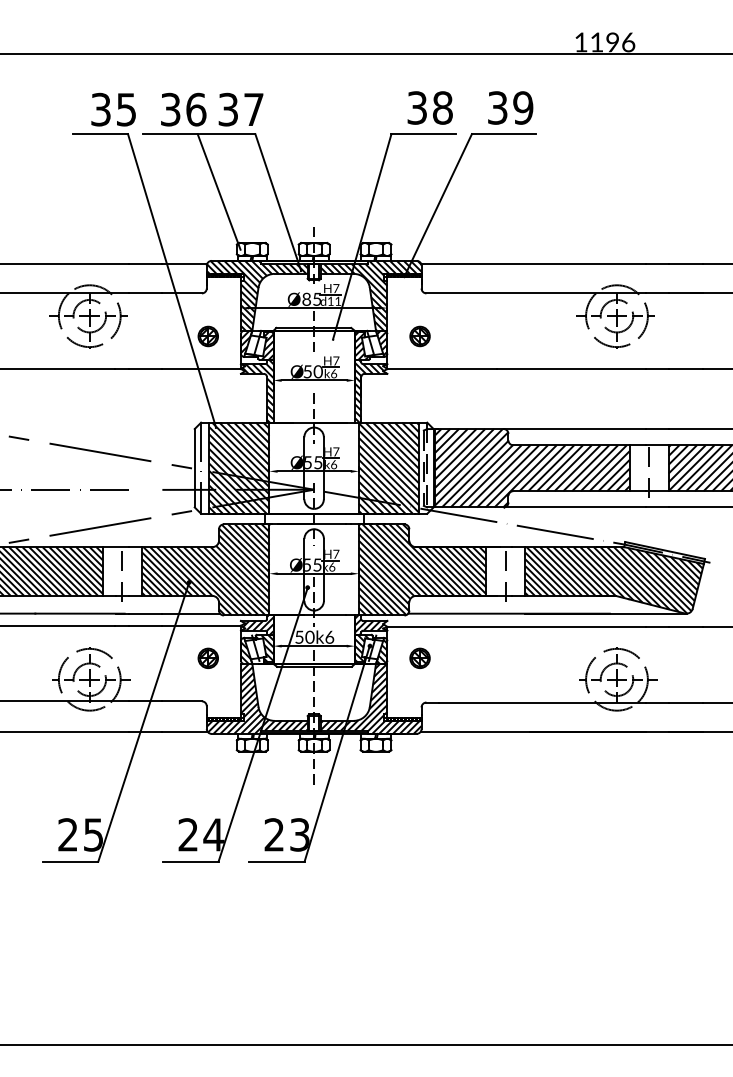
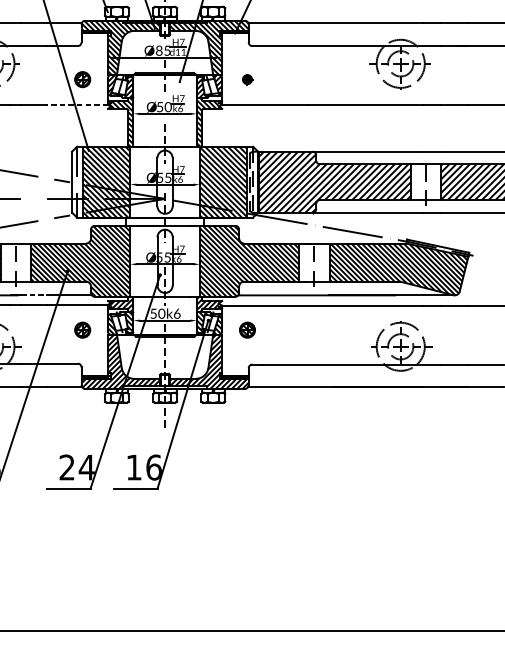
part: (419, 336) -> (247, 79), size x0.6
line: (201, 368) -> (77, 104), solid -> dashed
line: (145, 613) -> (33, 295), solid -> dashed
text: (287, 834) -> (144, 467), 23 -> 16

